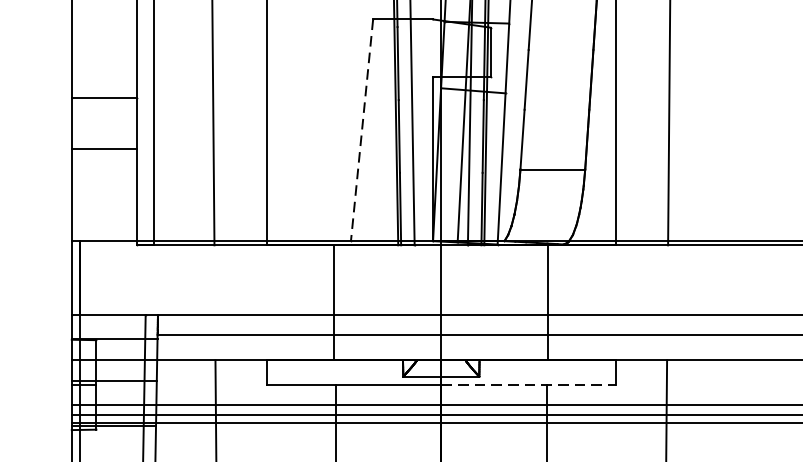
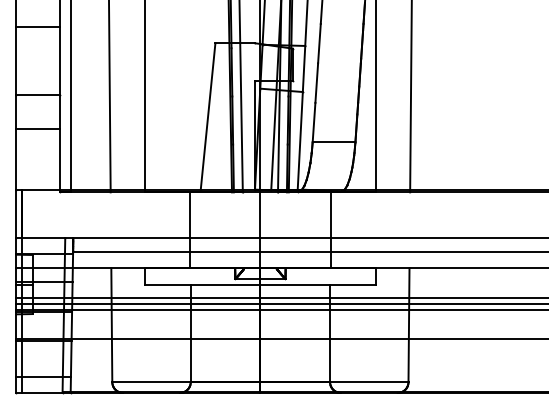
line: (362, 130) -> (208, 116), dashed -> solid
line: (529, 384) -> (318, 284), dashed -> solid

